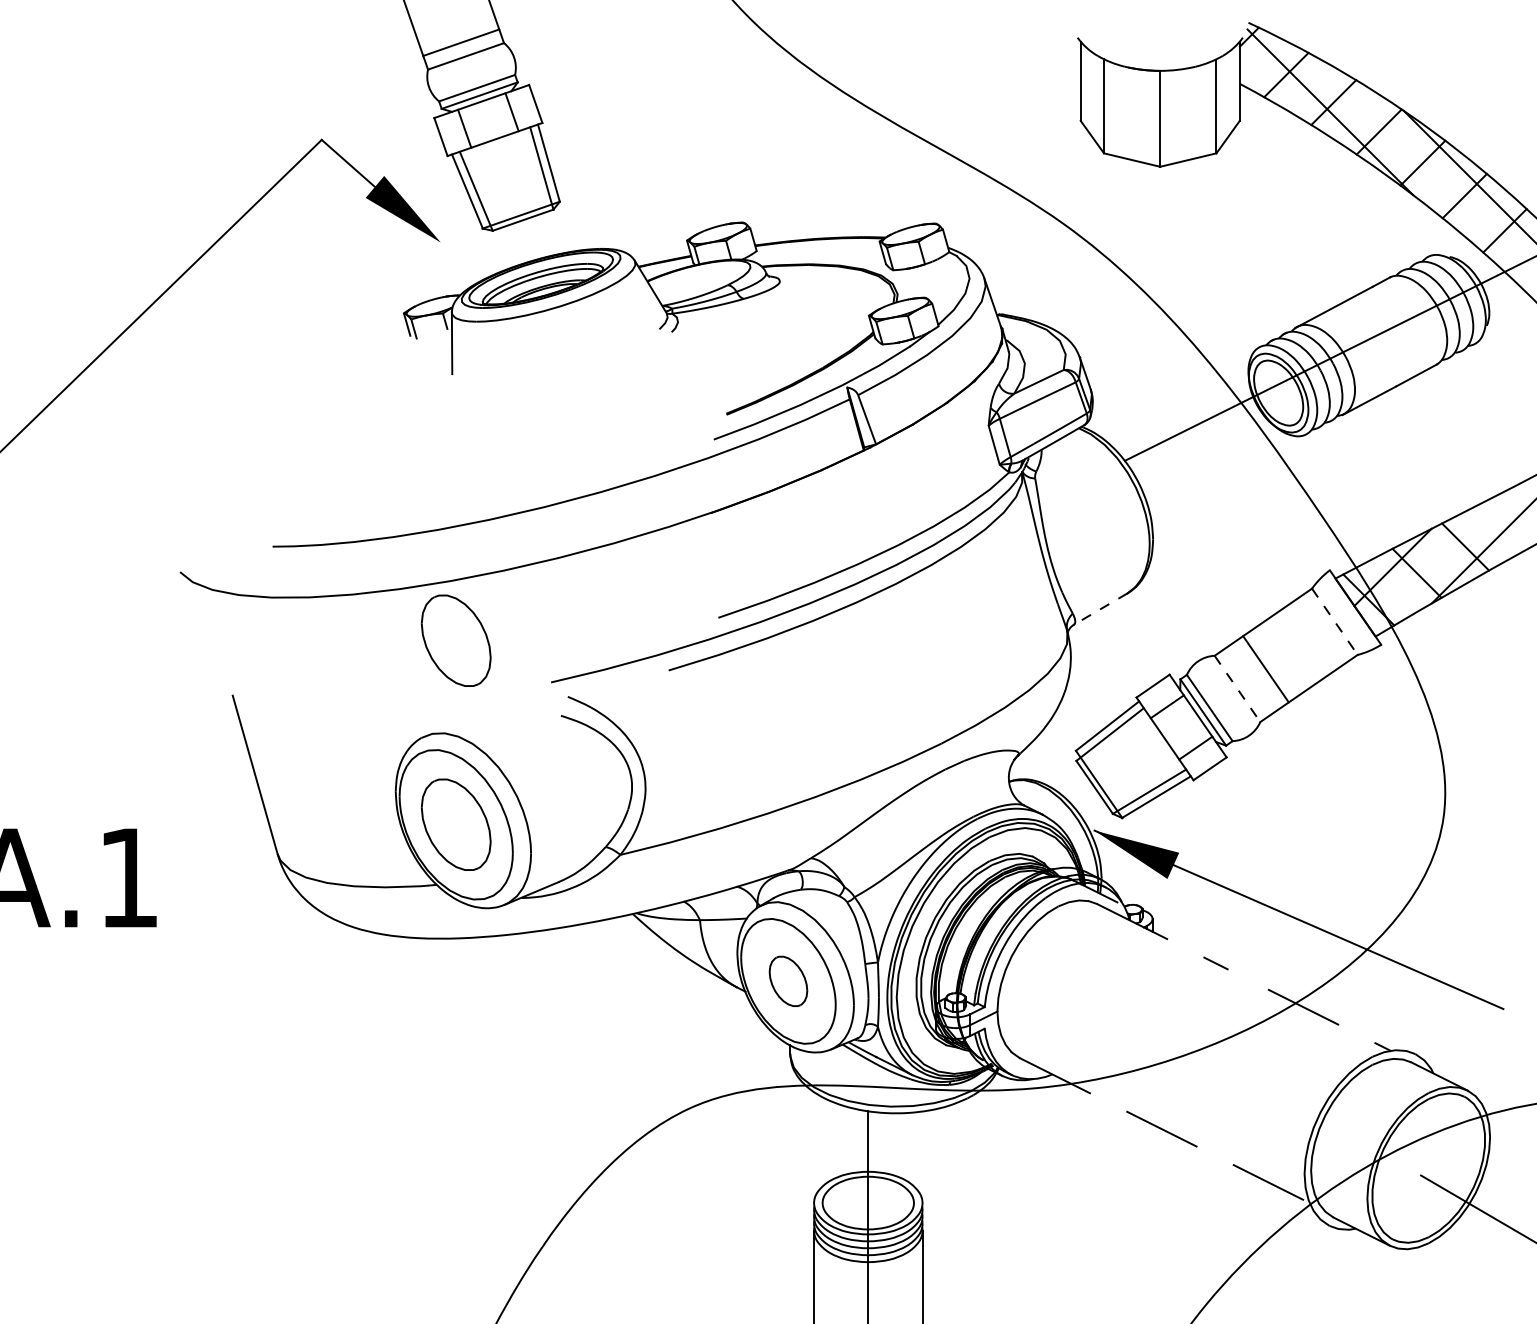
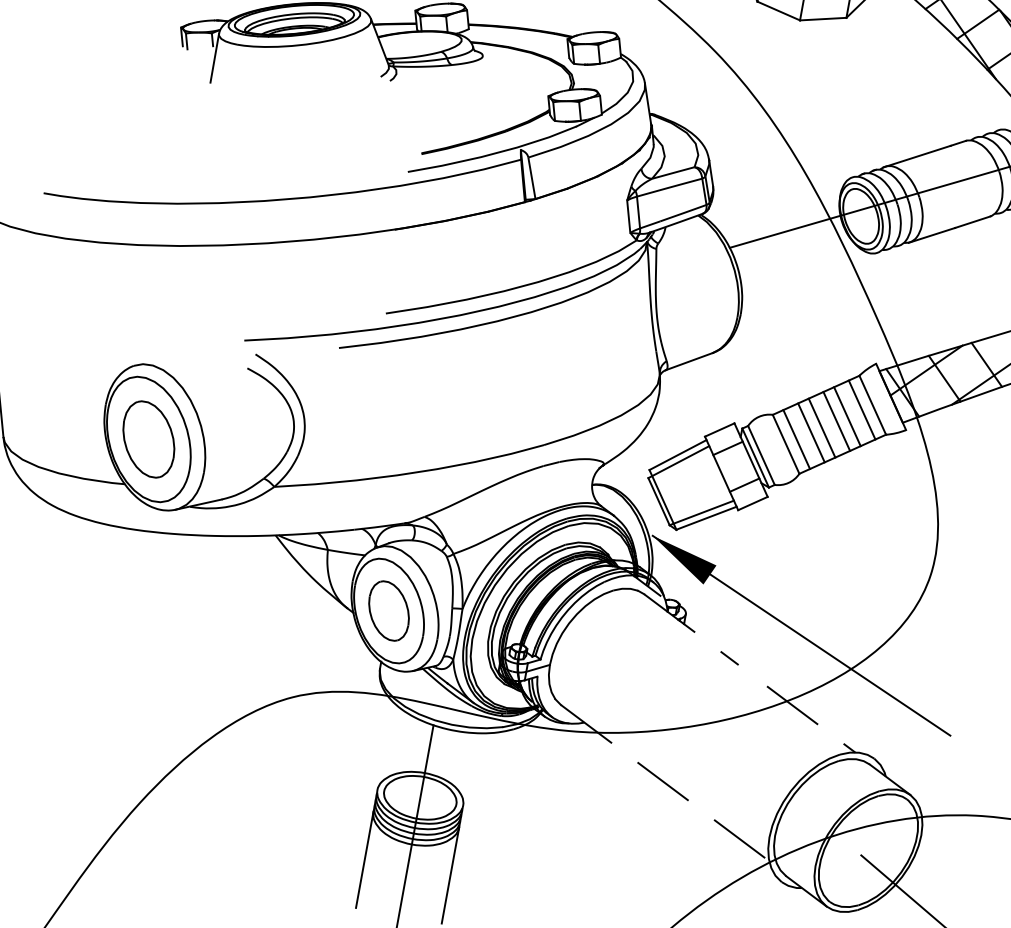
line: (1100, 609) -> (689, 361), dashed -> solid
line: (1335, 622) -> (873, 405), dashed -> solid
line: (1322, 629) -> (861, 409), added
part: (455, 640) -> (174, 293), removed
line: (1306, 641) -> (847, 416), added
line: (1294, 649) -> (836, 421), added
line: (1277, 660) -> (821, 427), added
line: (1249, 680) -> (796, 439), added
line: (1237, 689) -> (786, 444), dashed -> solid
part: (788, 981) -> (389, 611), size x1.43

